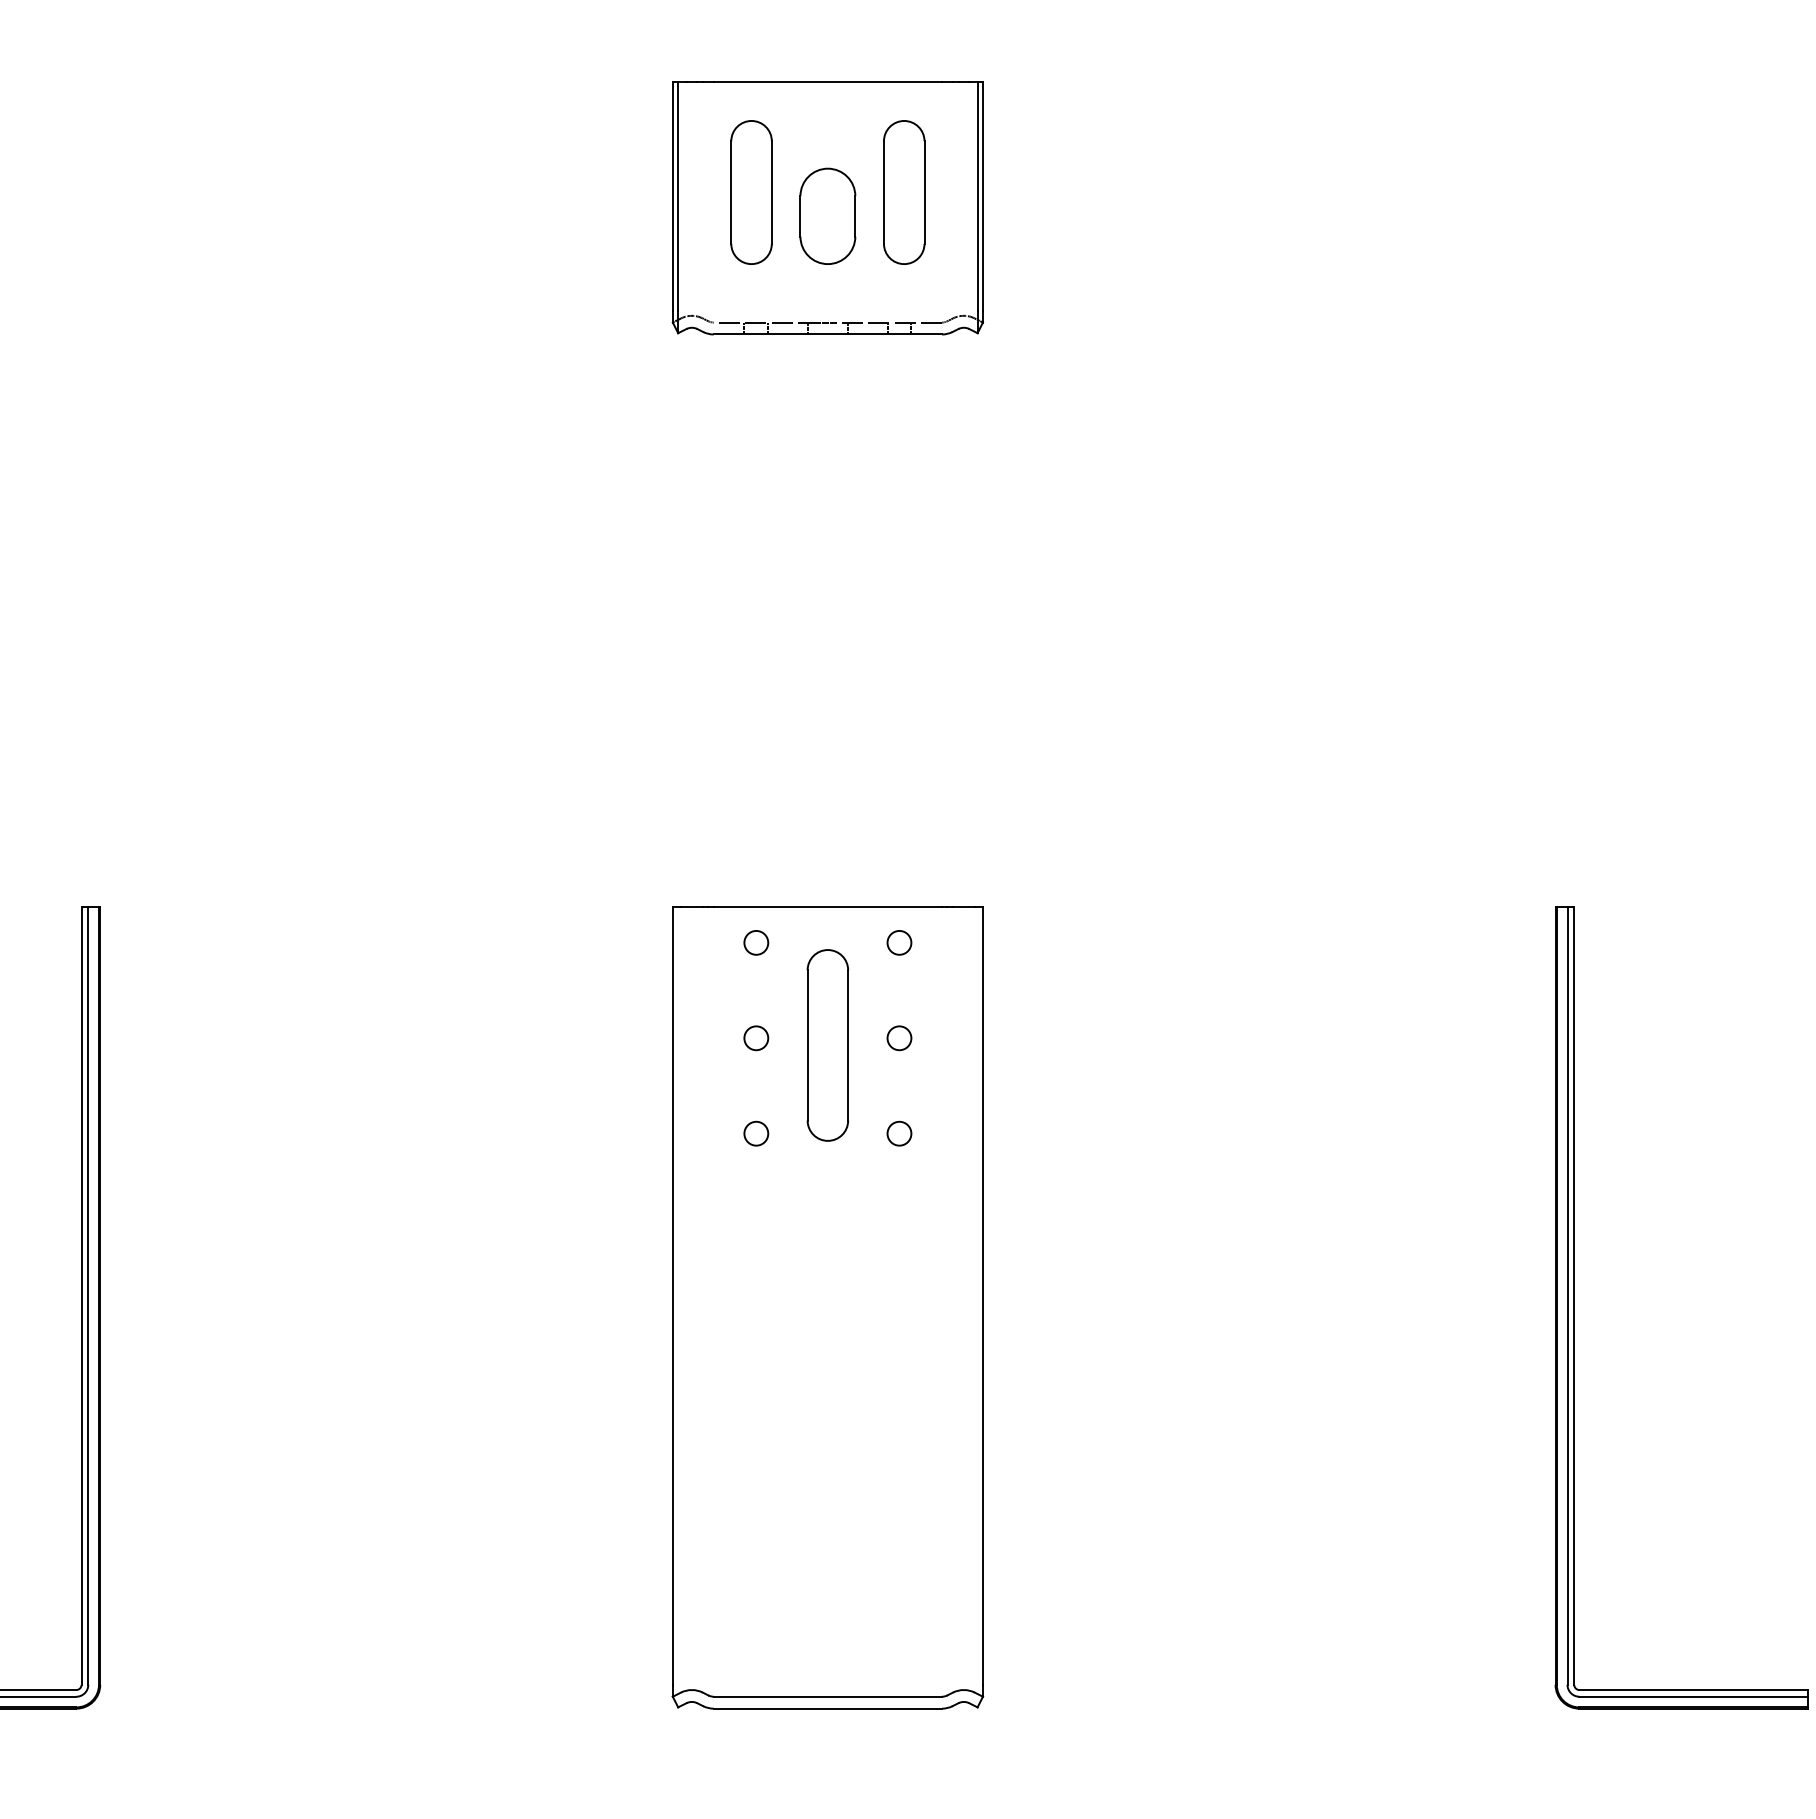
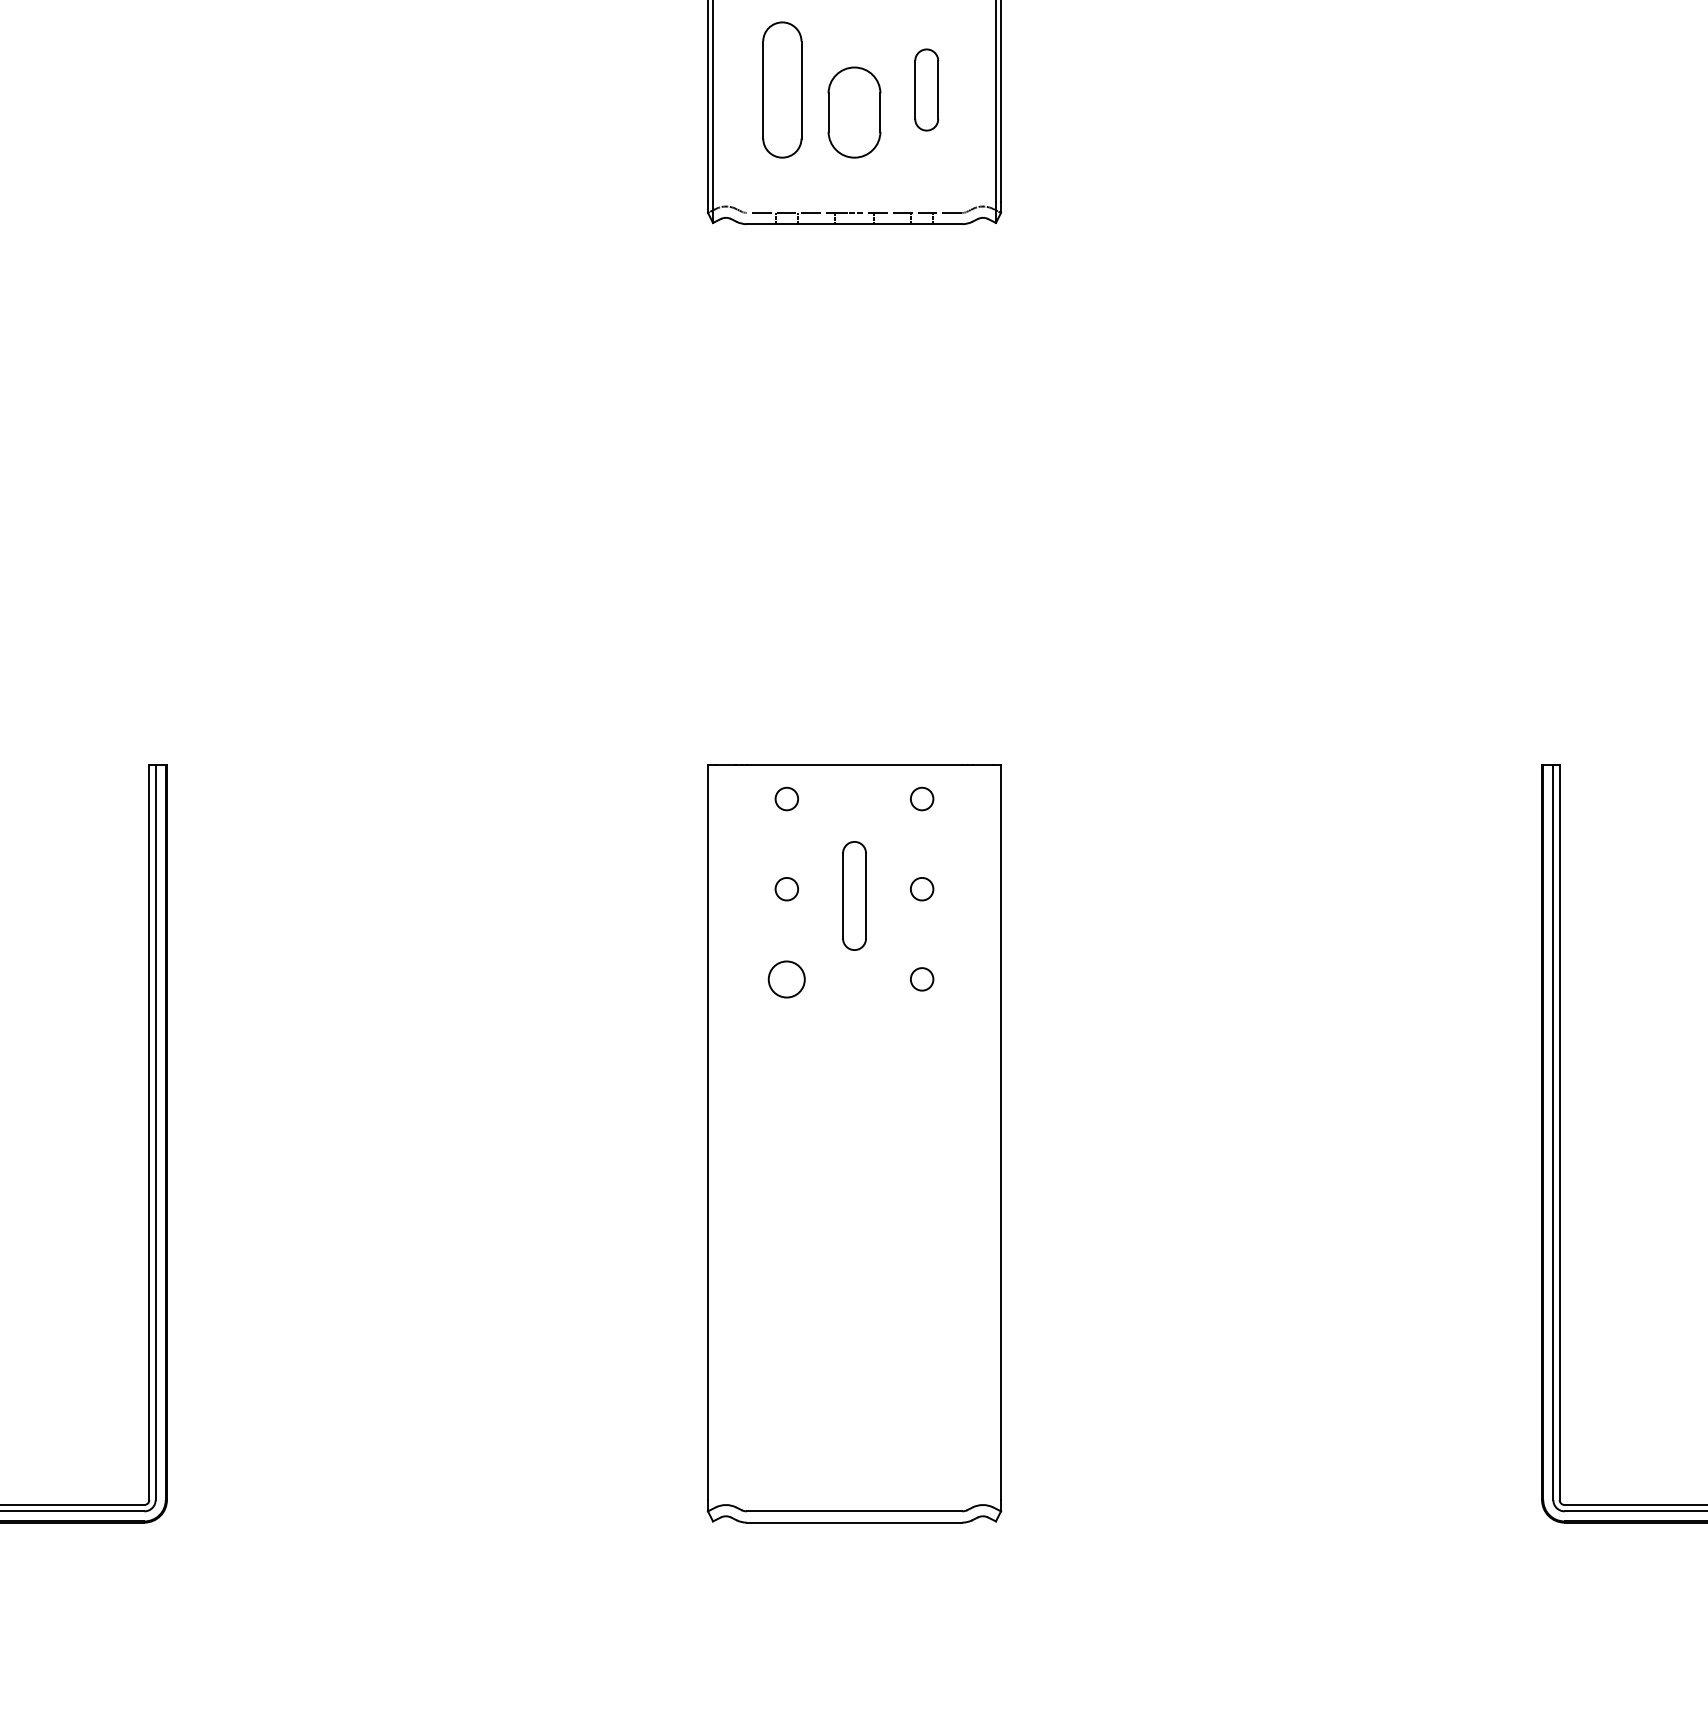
part: (904, 192) -> (926, 90), size x0.6
part: (827, 1045) -> (854, 896), size x0.6
circle: (756, 1133) -> (787, 979), size x1.6

